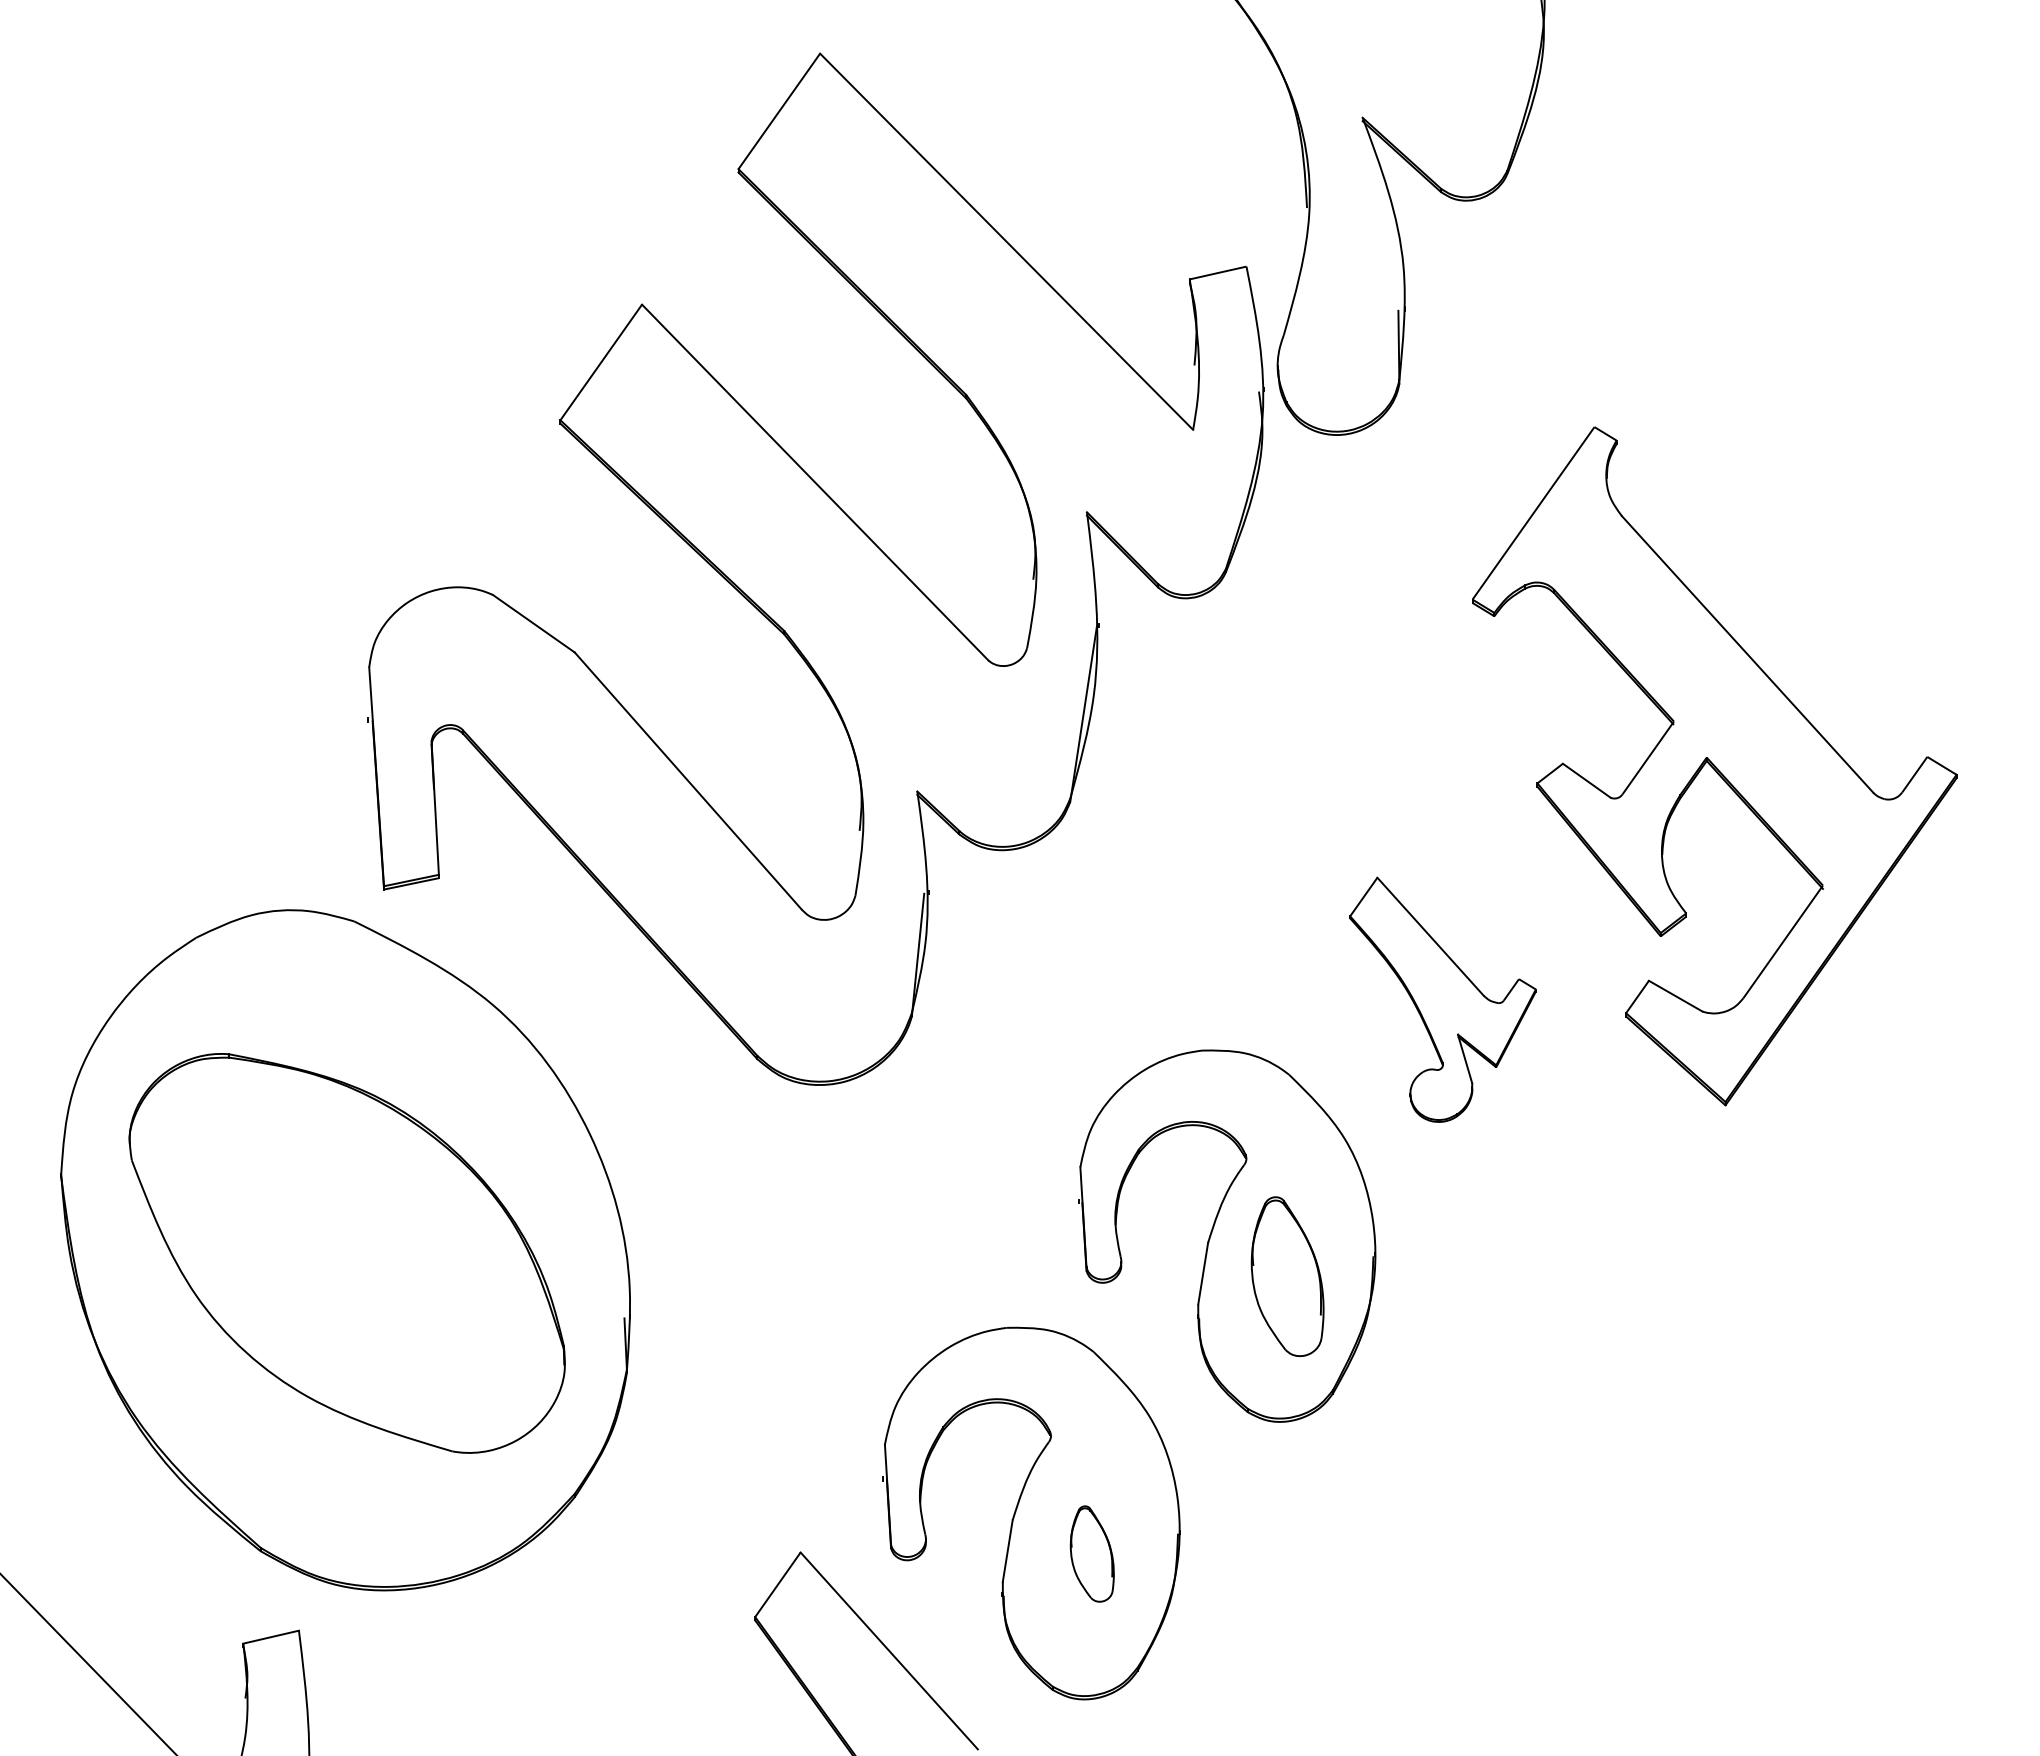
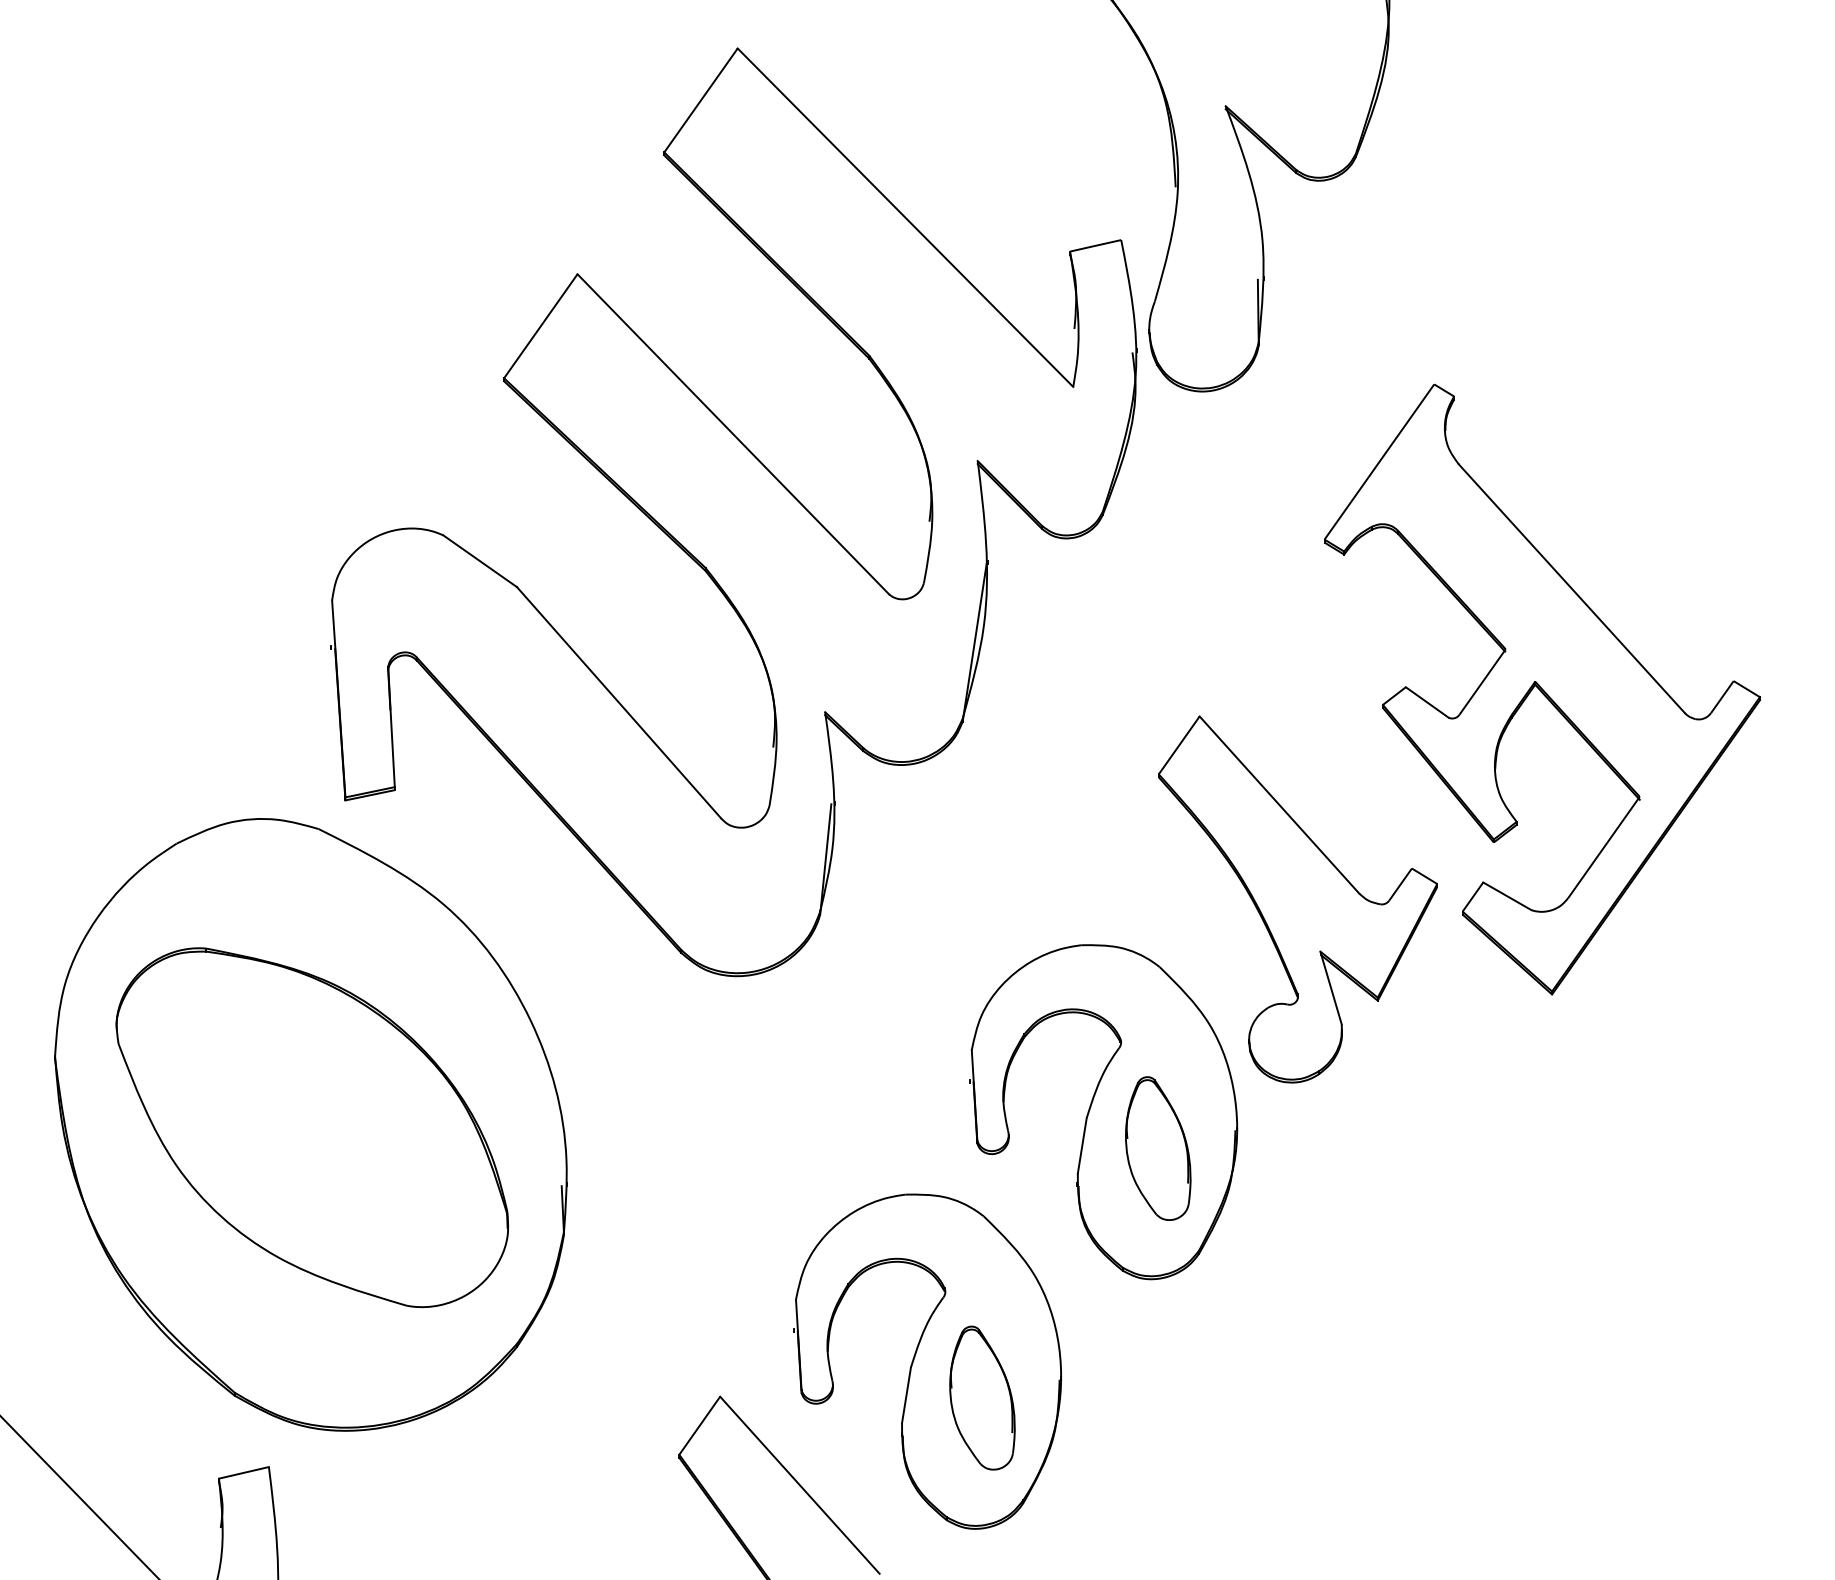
part: (1442, 999) -> (1297, 899), size x1.67
part: (1092, 1553) -> (982, 1397), size x1.67

